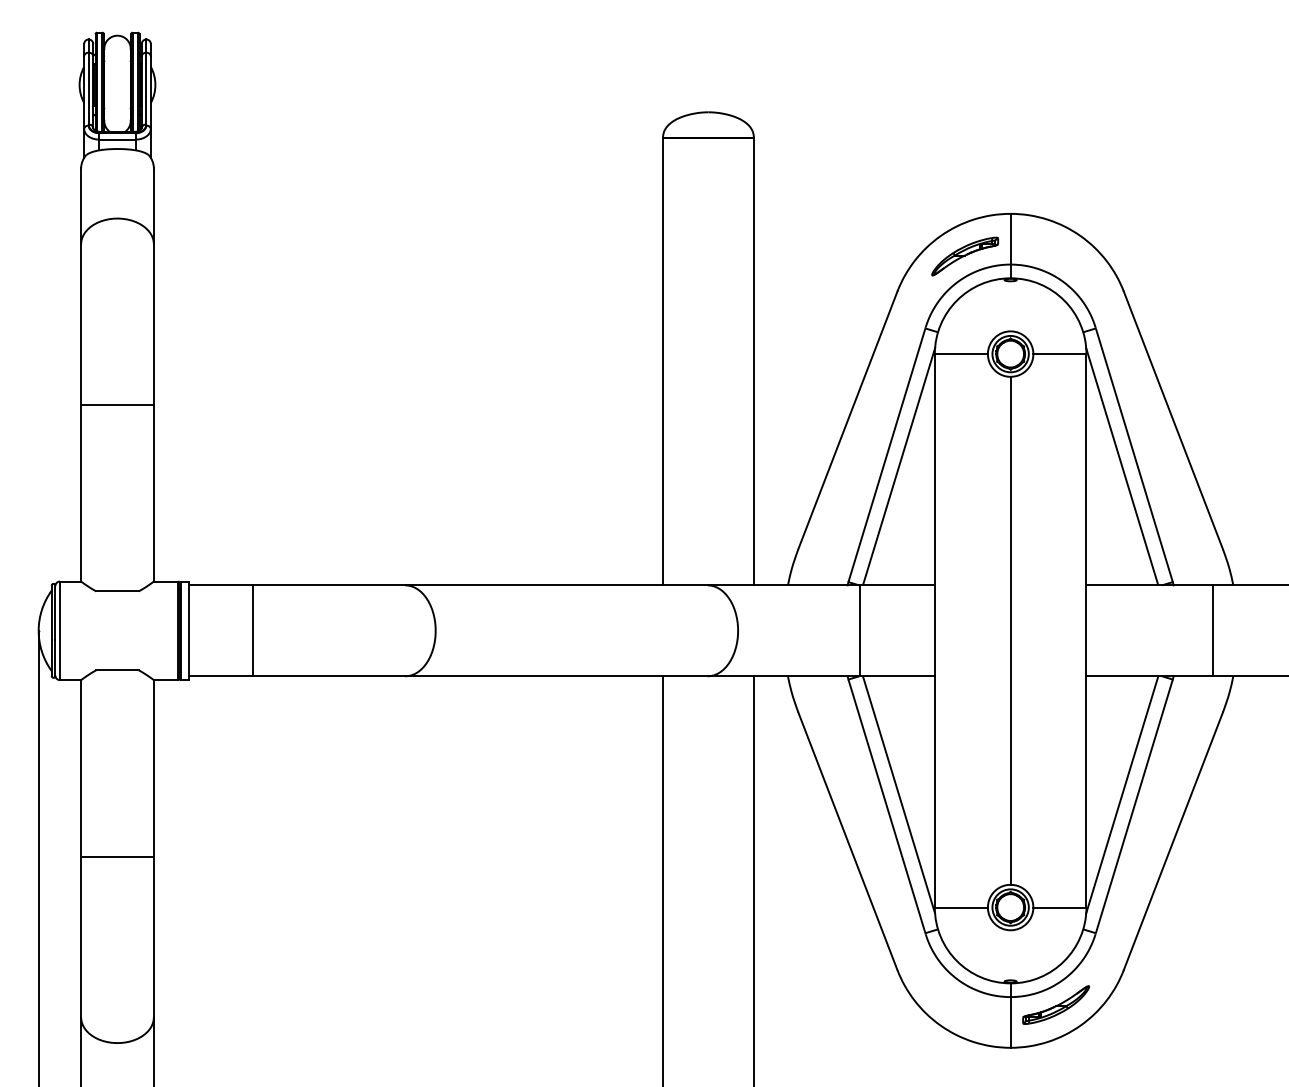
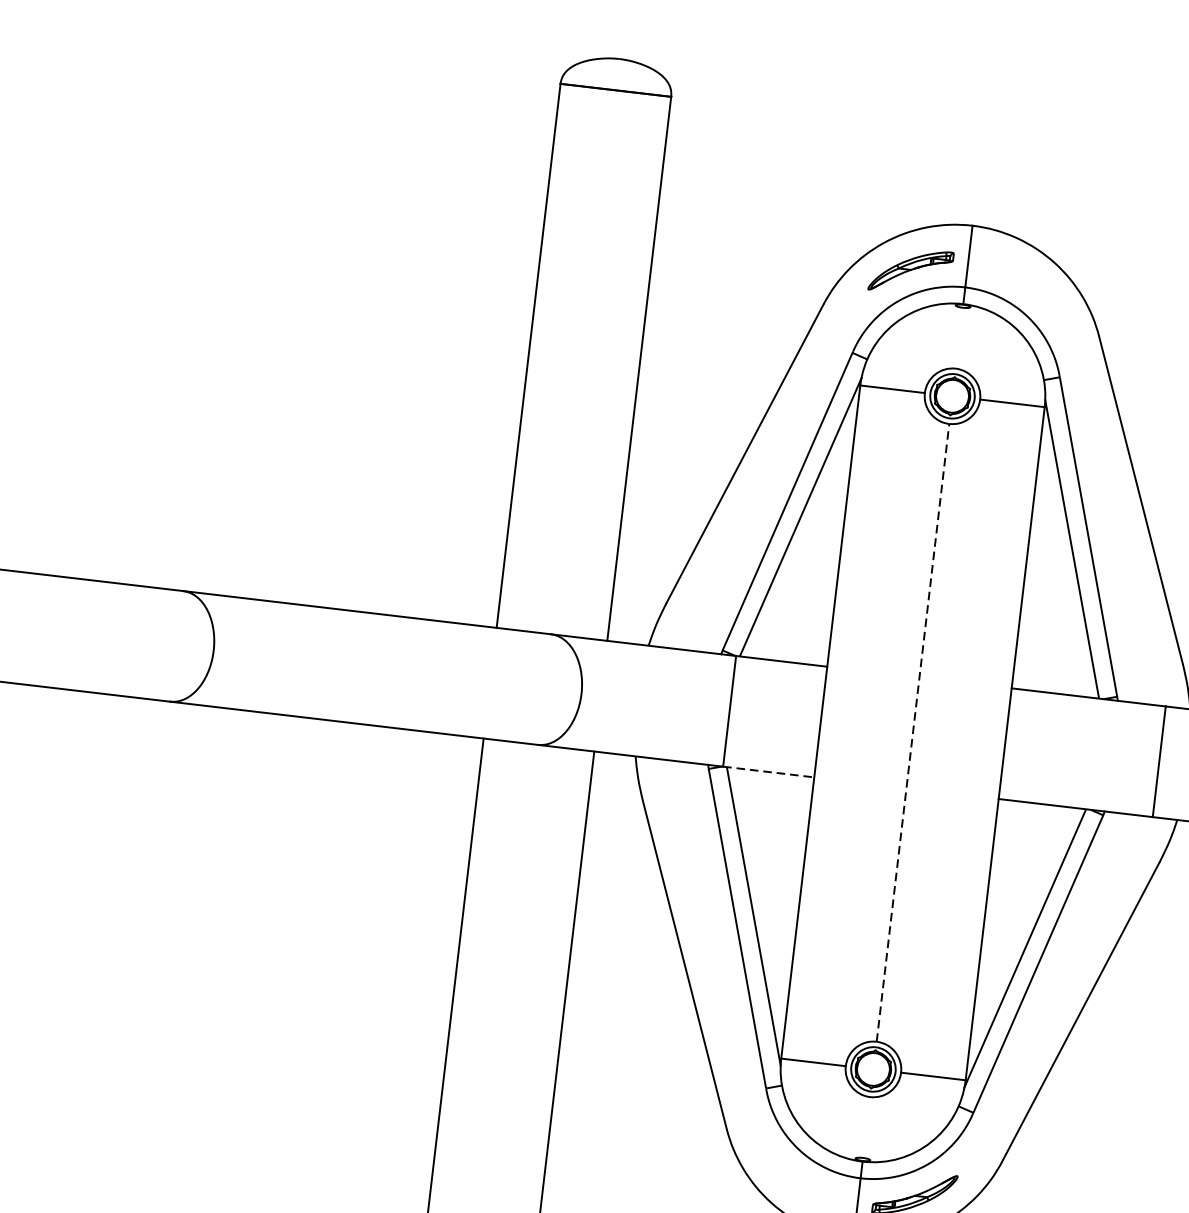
line: (1010, 630) -> (912, 732), solid -> dashed
line: (897, 676) -> (768, 772), solid -> dashed

